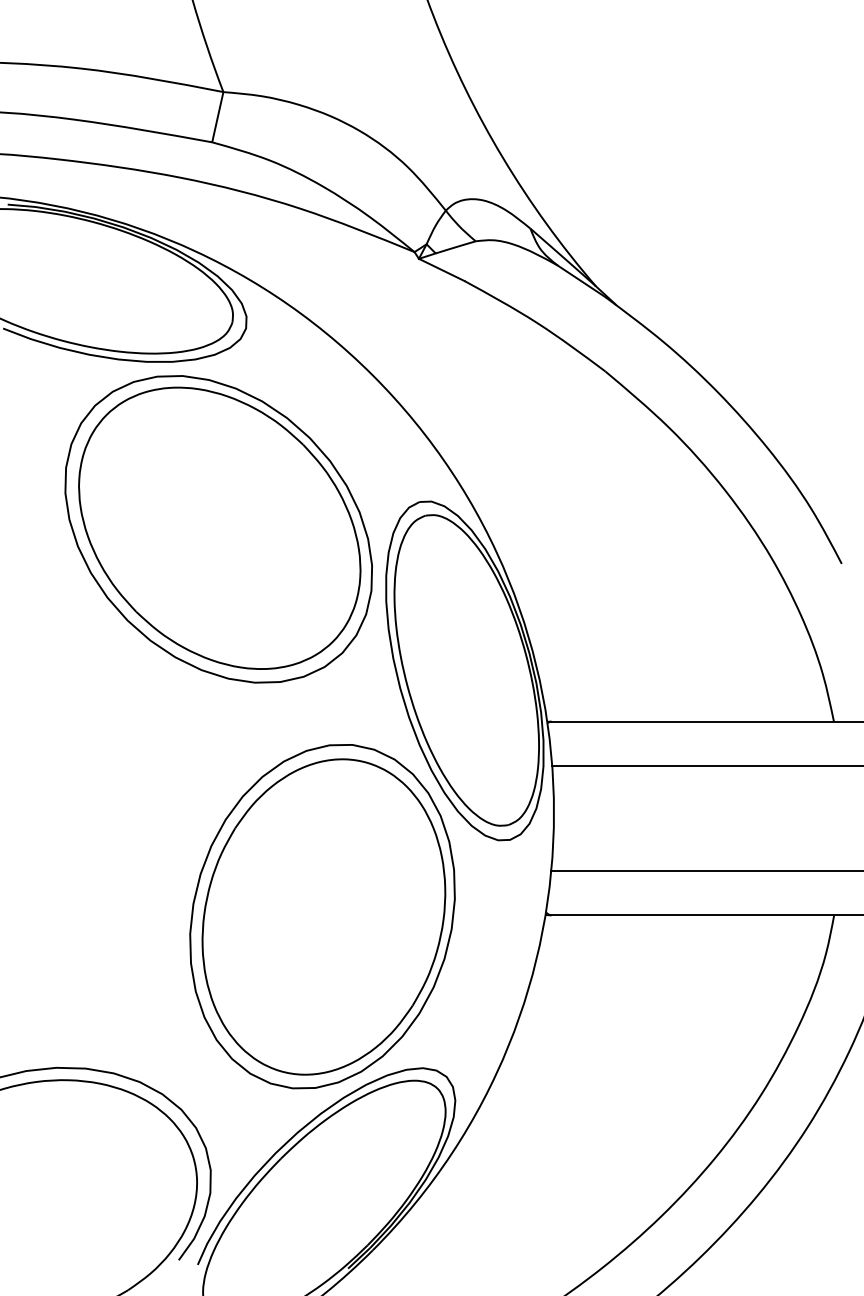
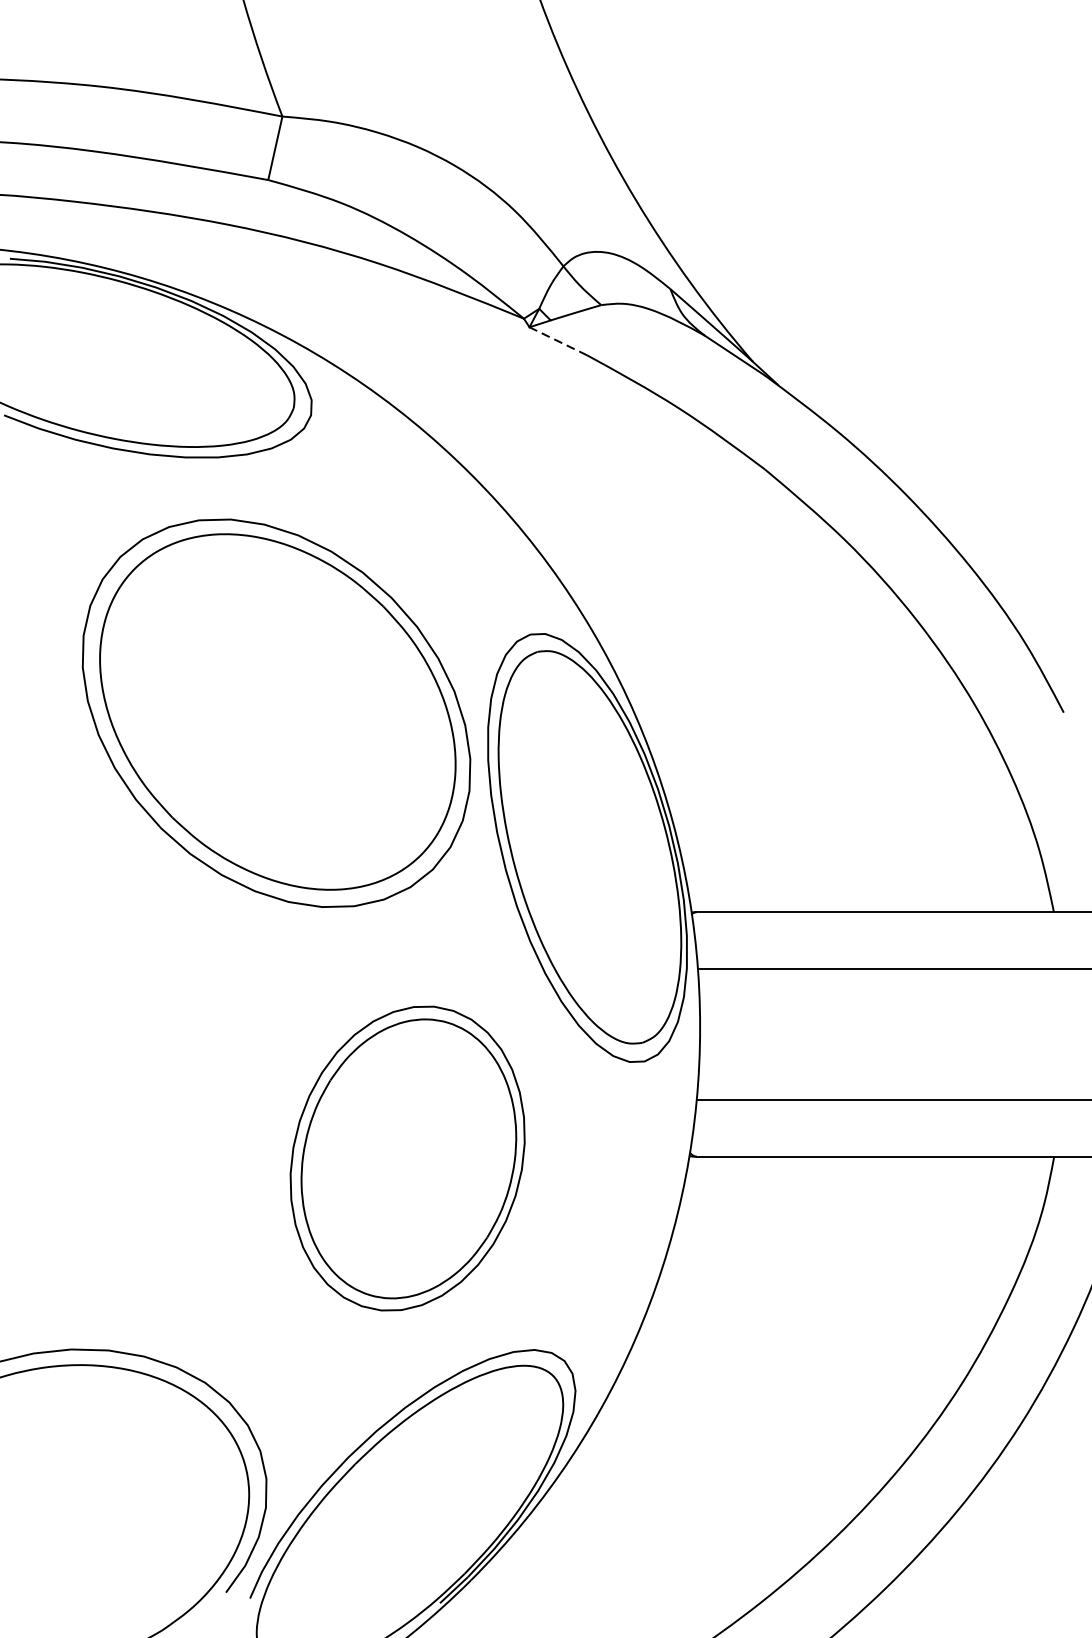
line: (441, 269) -> (558, 340), solid -> dashed
part: (218, 529) -> (276, 713), moved
part: (322, 916) -> (407, 1158), size x0.7

